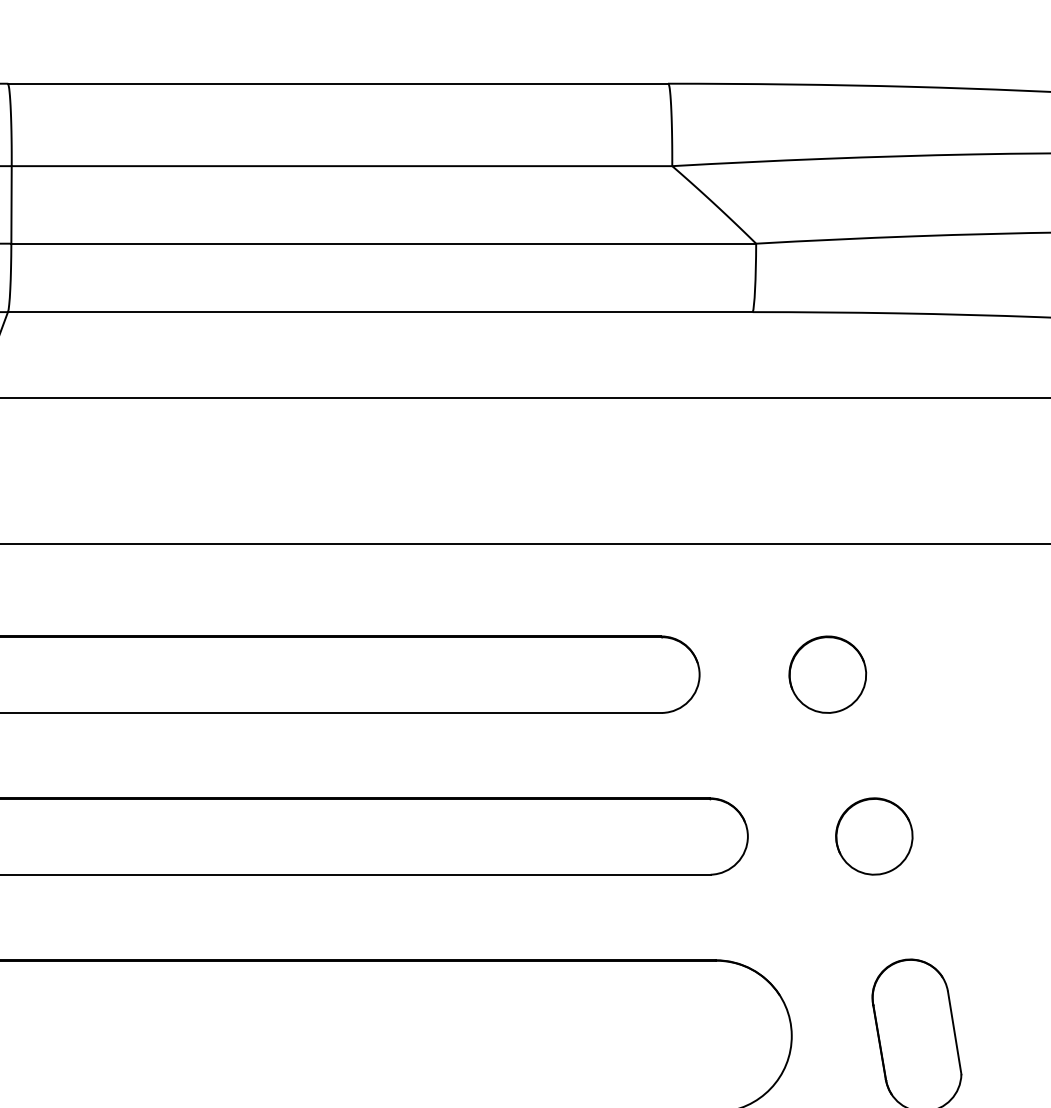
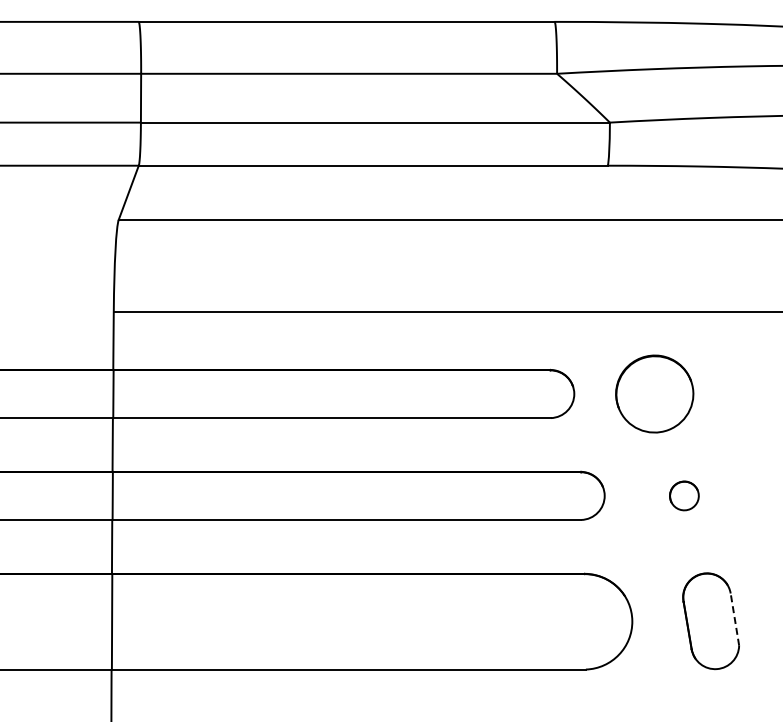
part: (828, 673) -> (655, 393), size x1.6
part: (874, 835) -> (684, 495), size x0.6
line: (954, 1032) -> (734, 619), solid -> dashed

